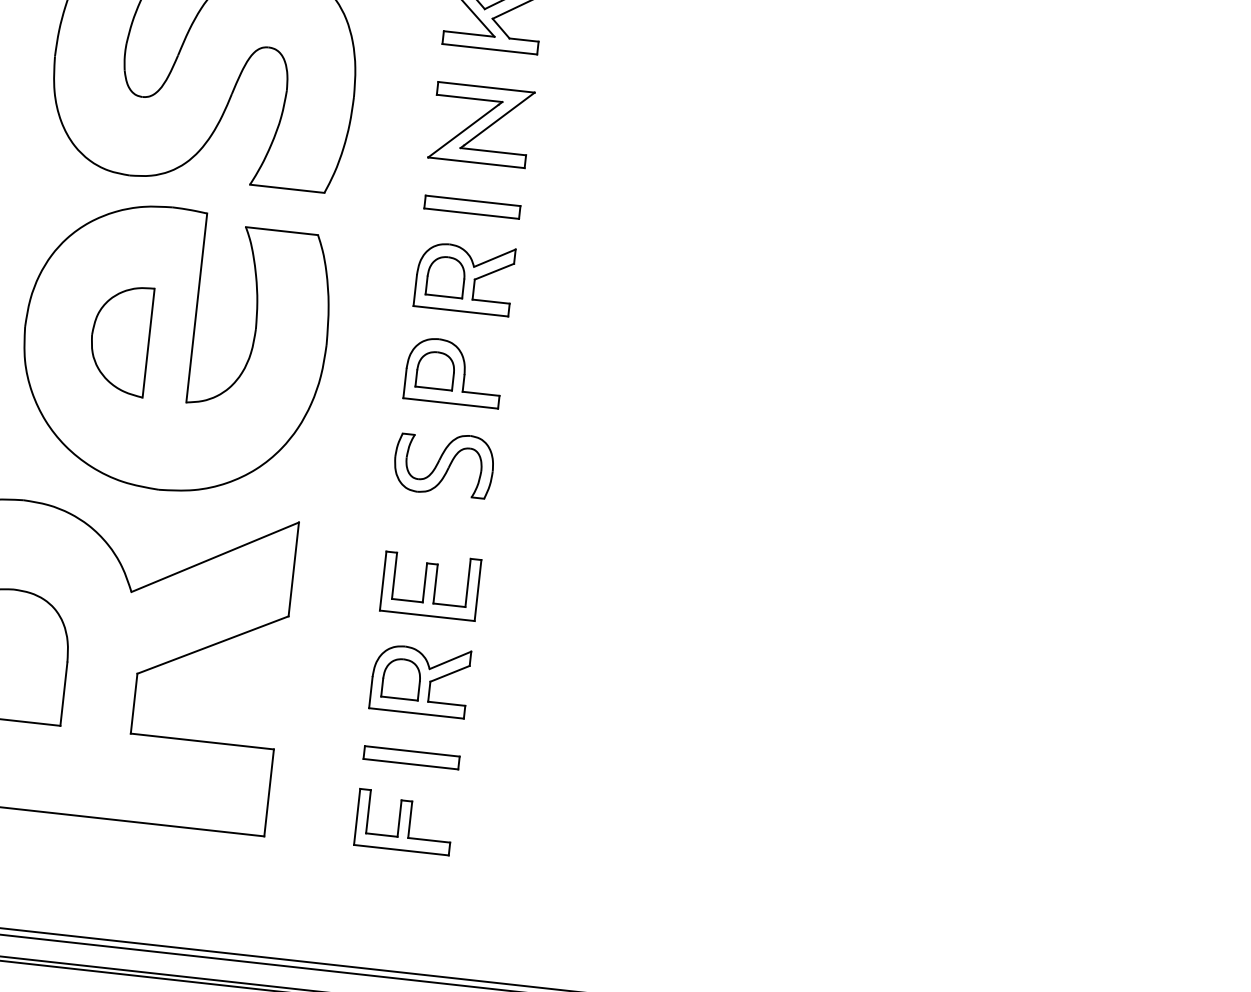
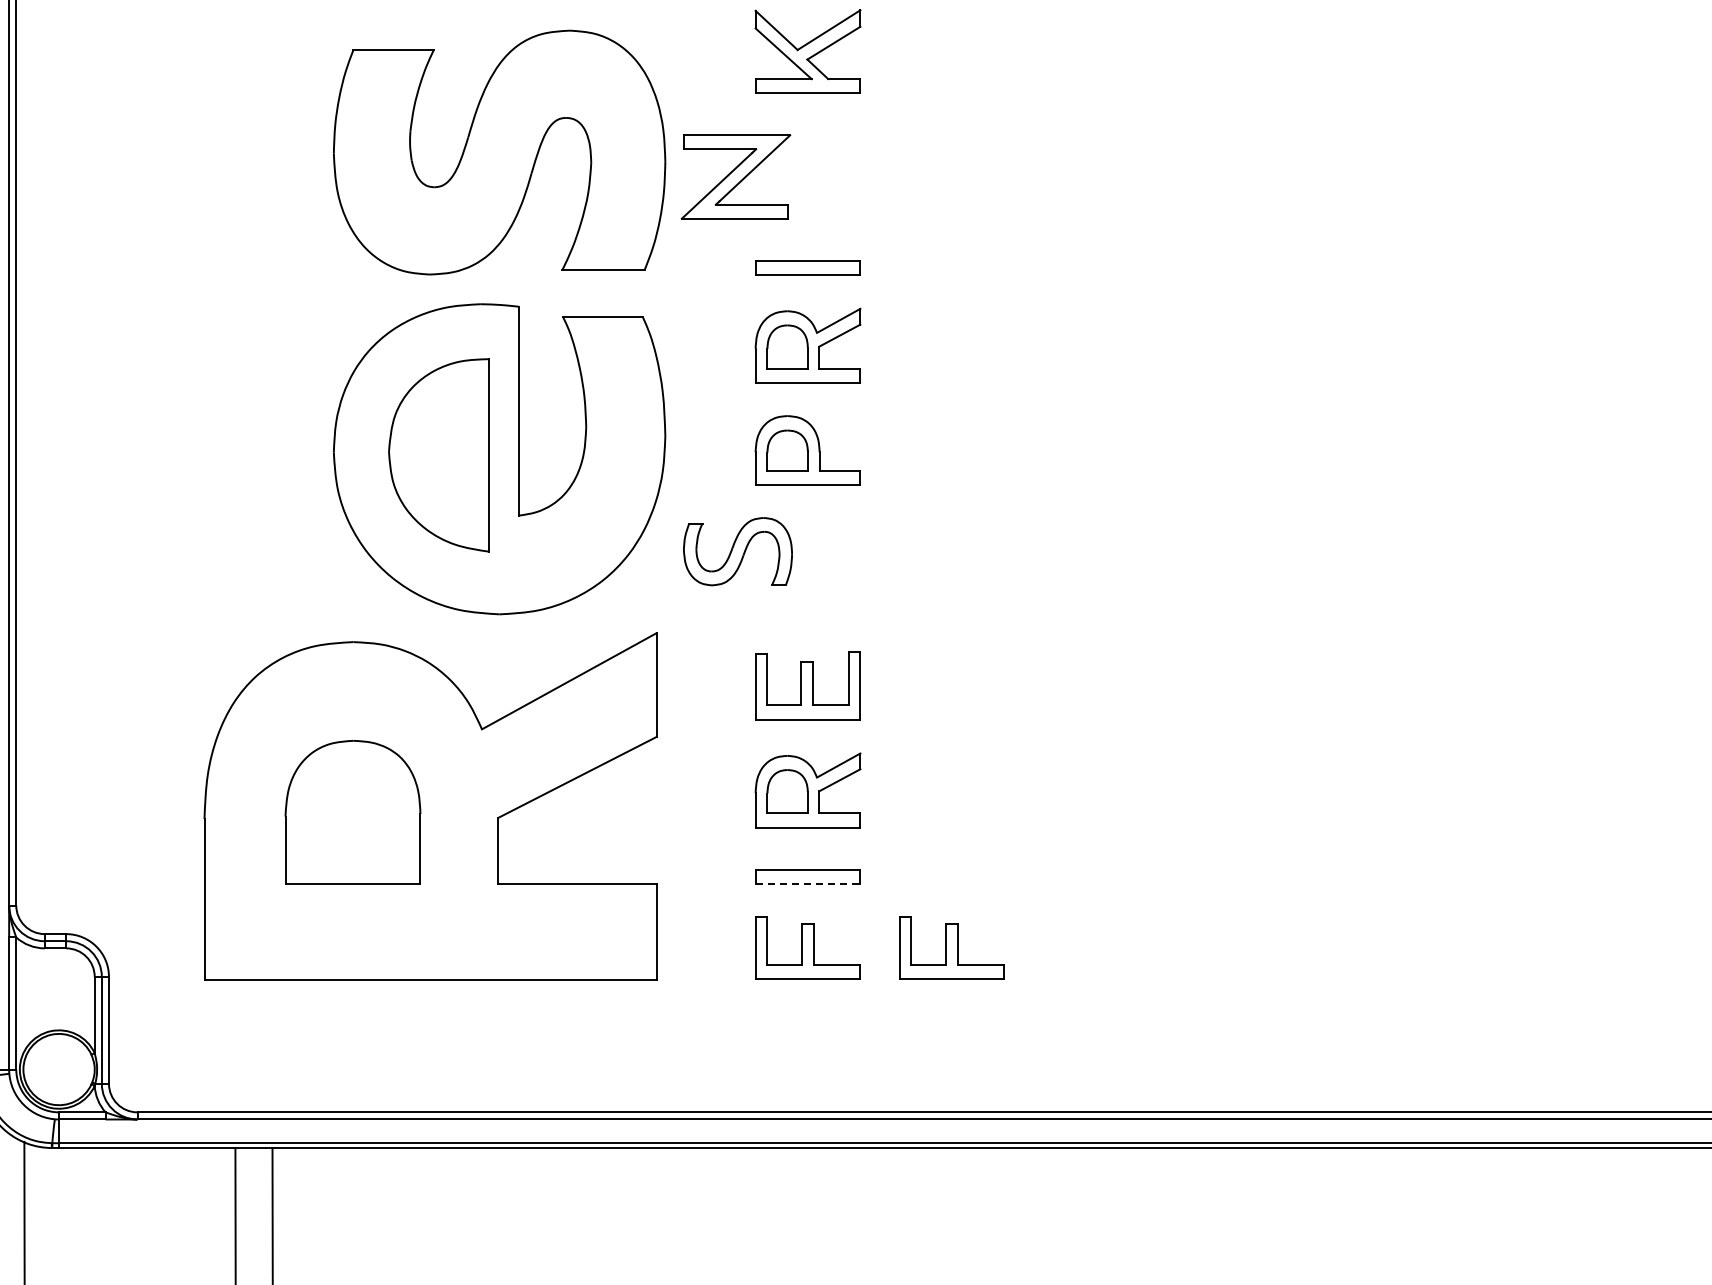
part: (481, 124) -> (735, 176), moved
part: (120, 340) -> (439, 455), size x1.6
part: (443, 463) -> (737, 551), moved
line: (411, 764) -> (808, 883), solid -> dashed
part: (534, 836) -> (951, 947), added

